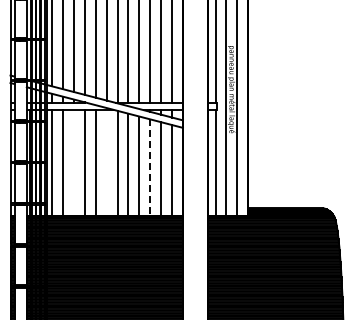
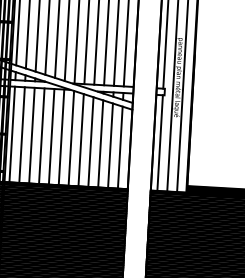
line: (74, 162) -> (32, 135), added
line: (106, 162) -> (61, 137), added
line: (150, 167) -> (100, 143), dashed -> solid

